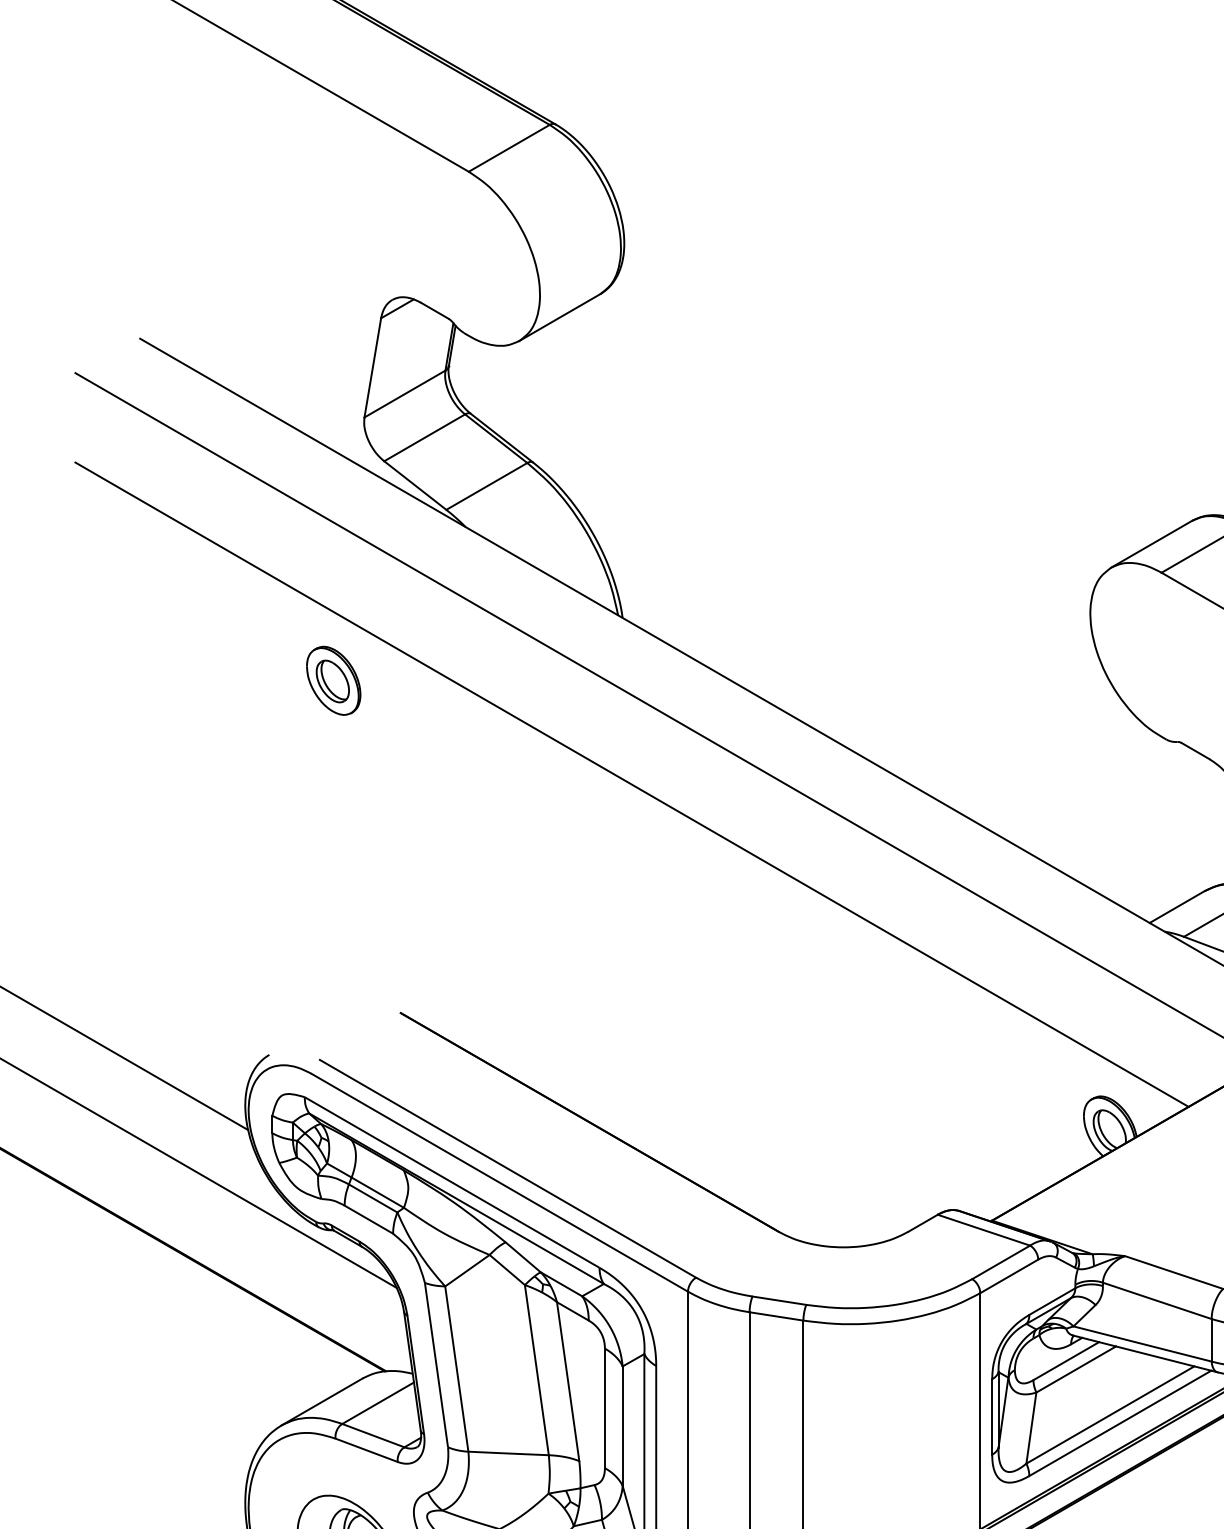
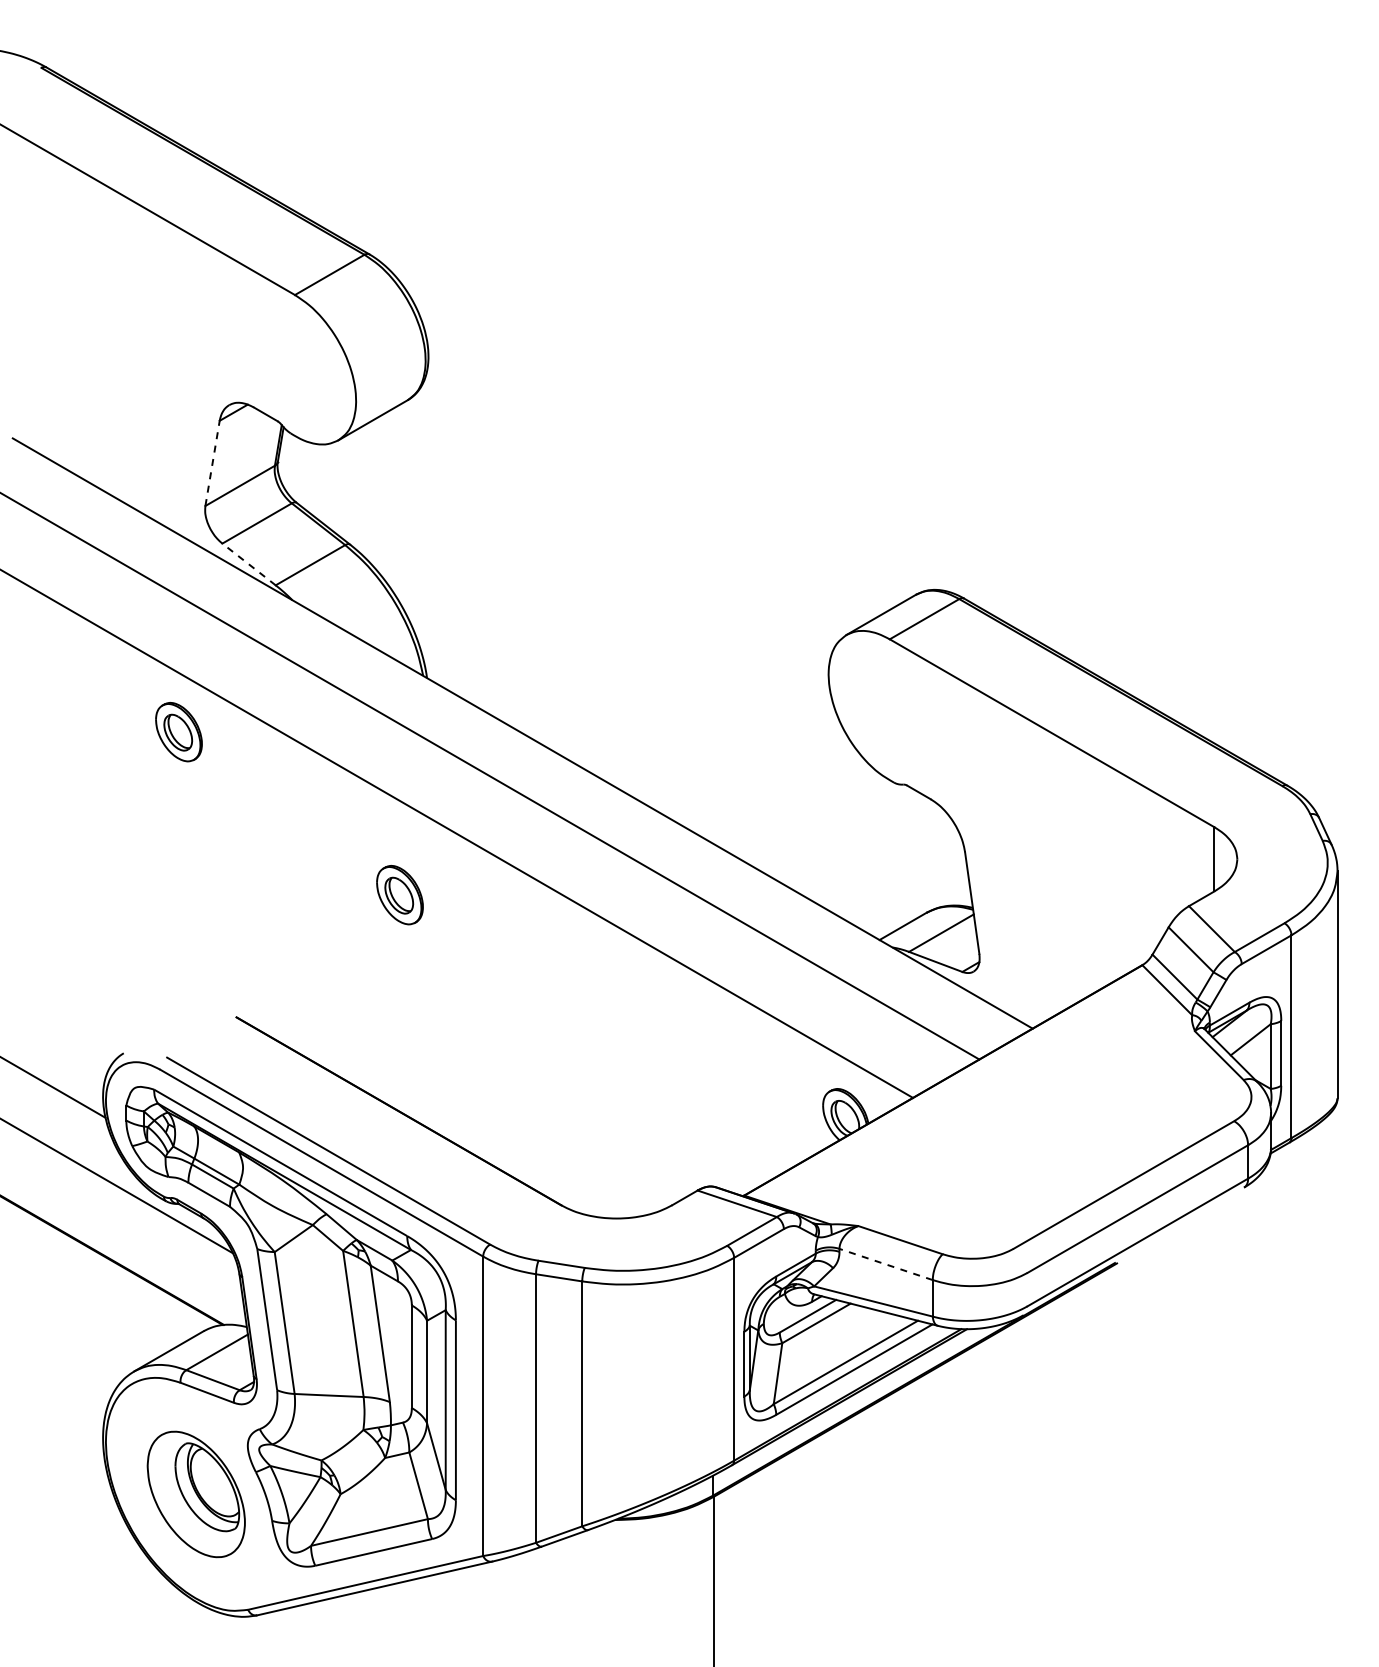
line: (372, 366) -> (212, 462), solid -> dashed
line: (415, 485) -> (249, 564), solid -> dashed
part: (590, 871) -> (399, 895), added
line: (1156, 1300) -> (885, 1264), solid -> dashed

